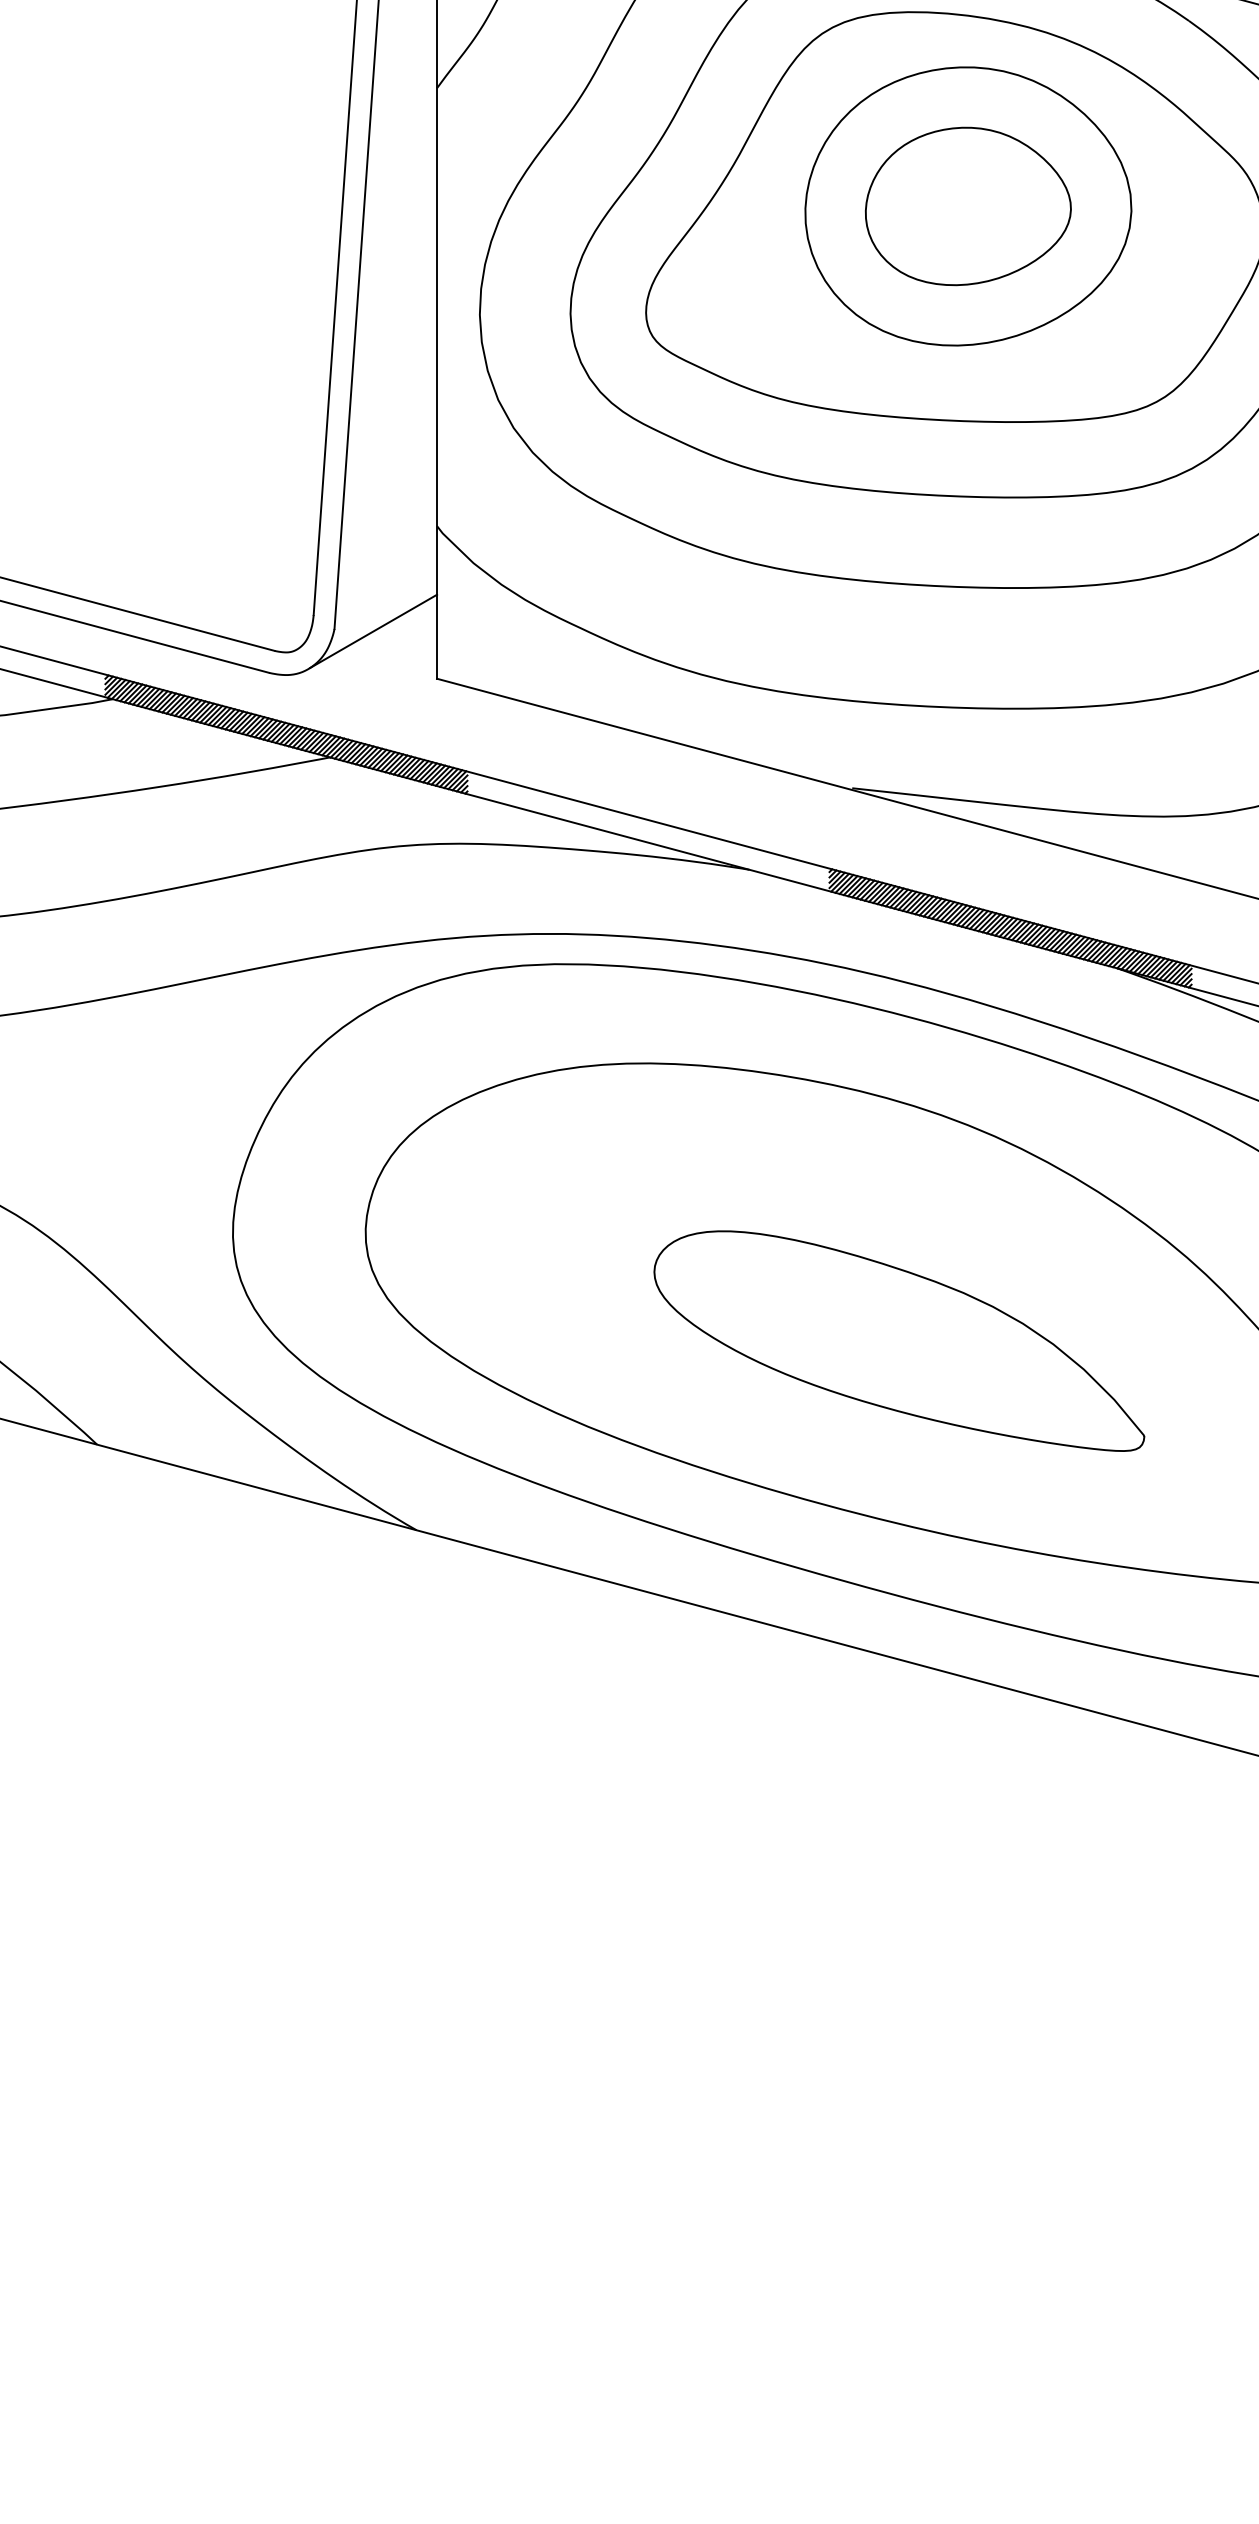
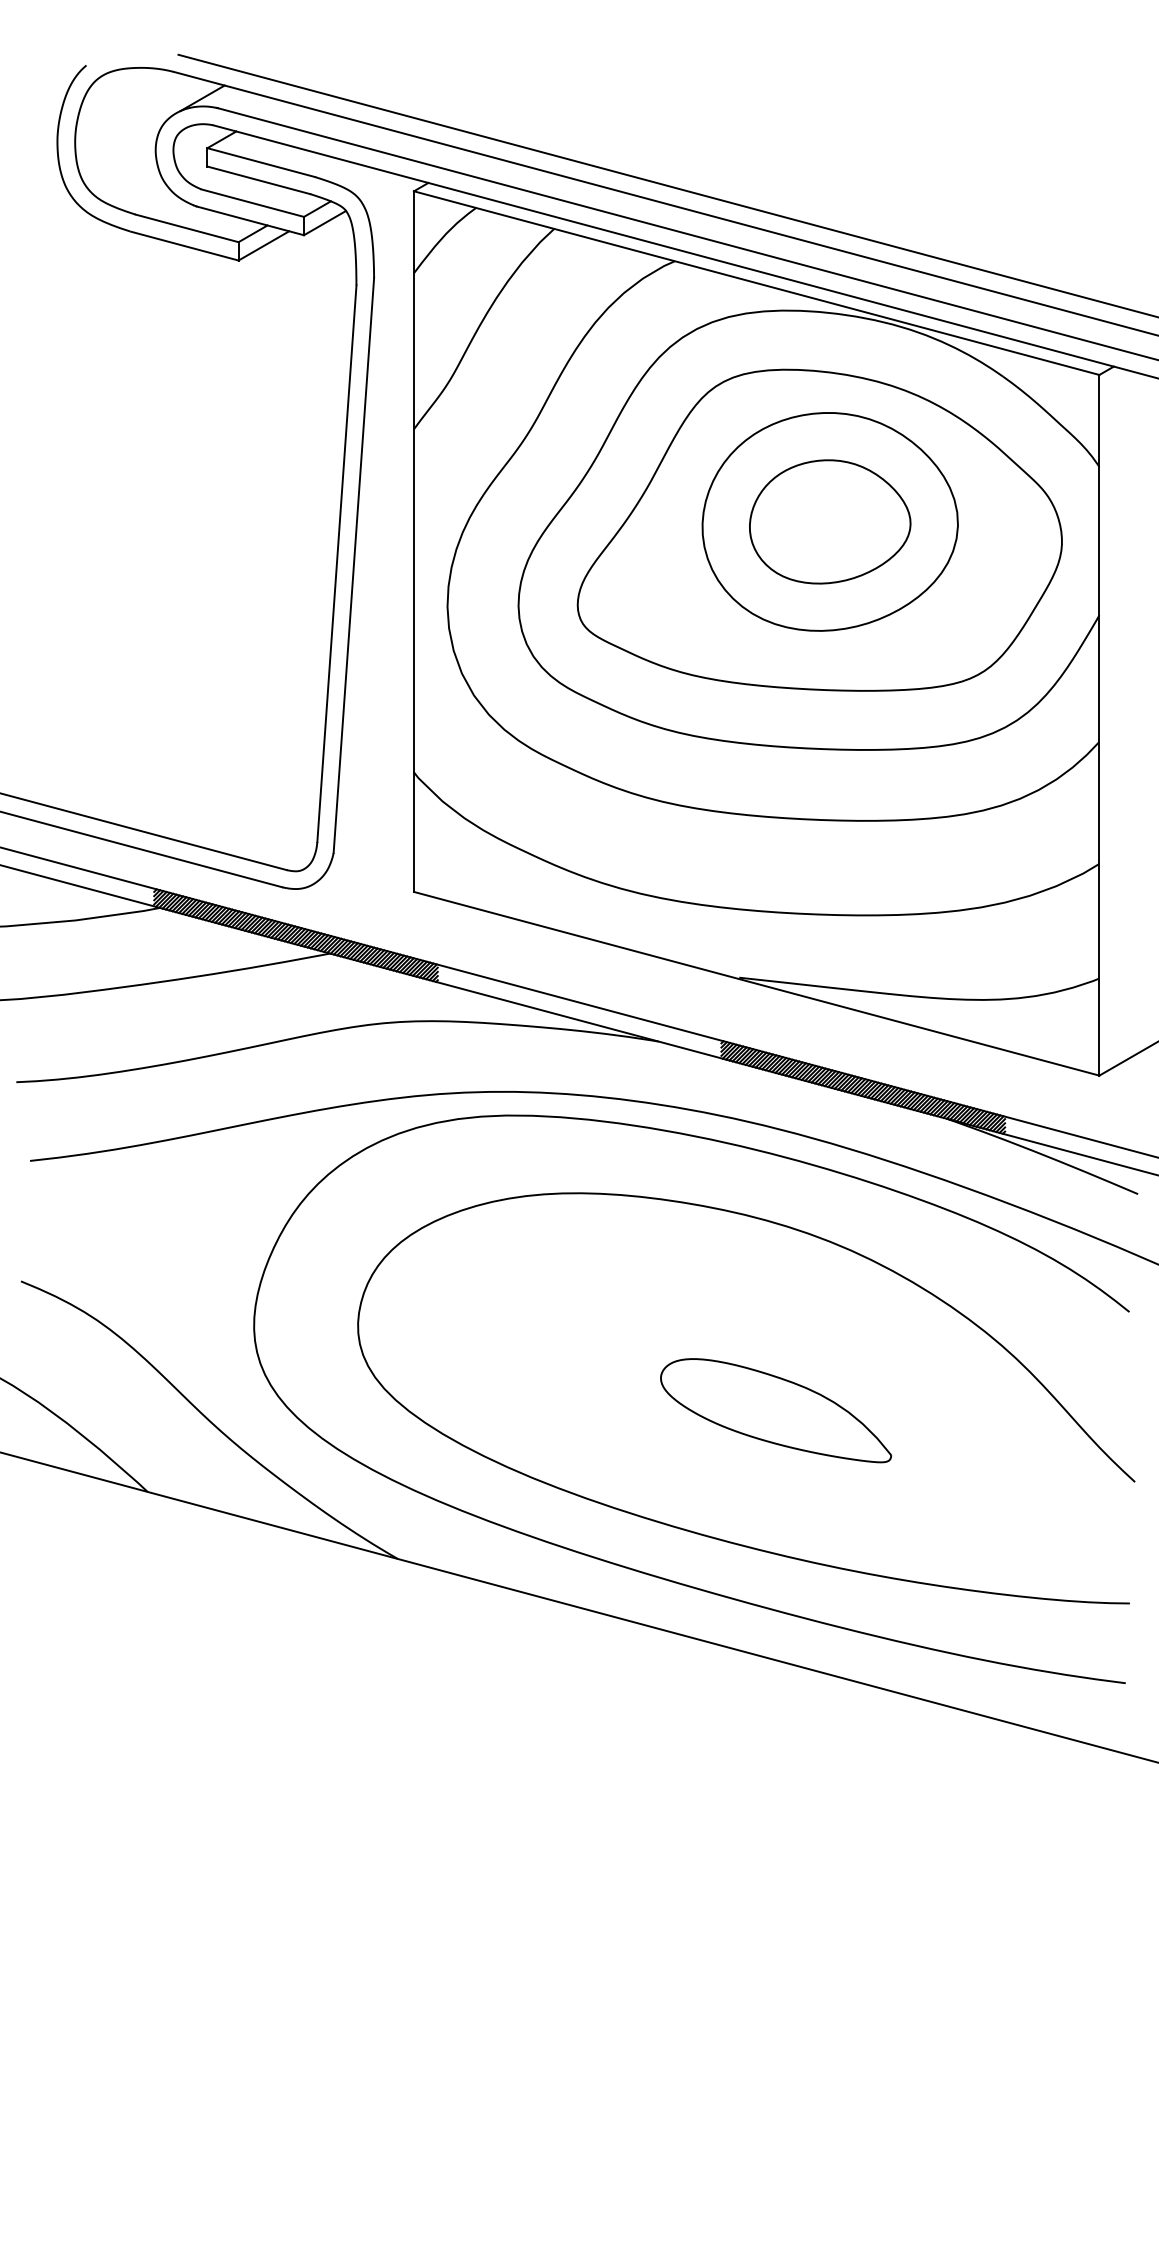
line: (372, 630) -> (363, 854), removed
part: (898, 1340) -> (775, 1410), size x0.6

